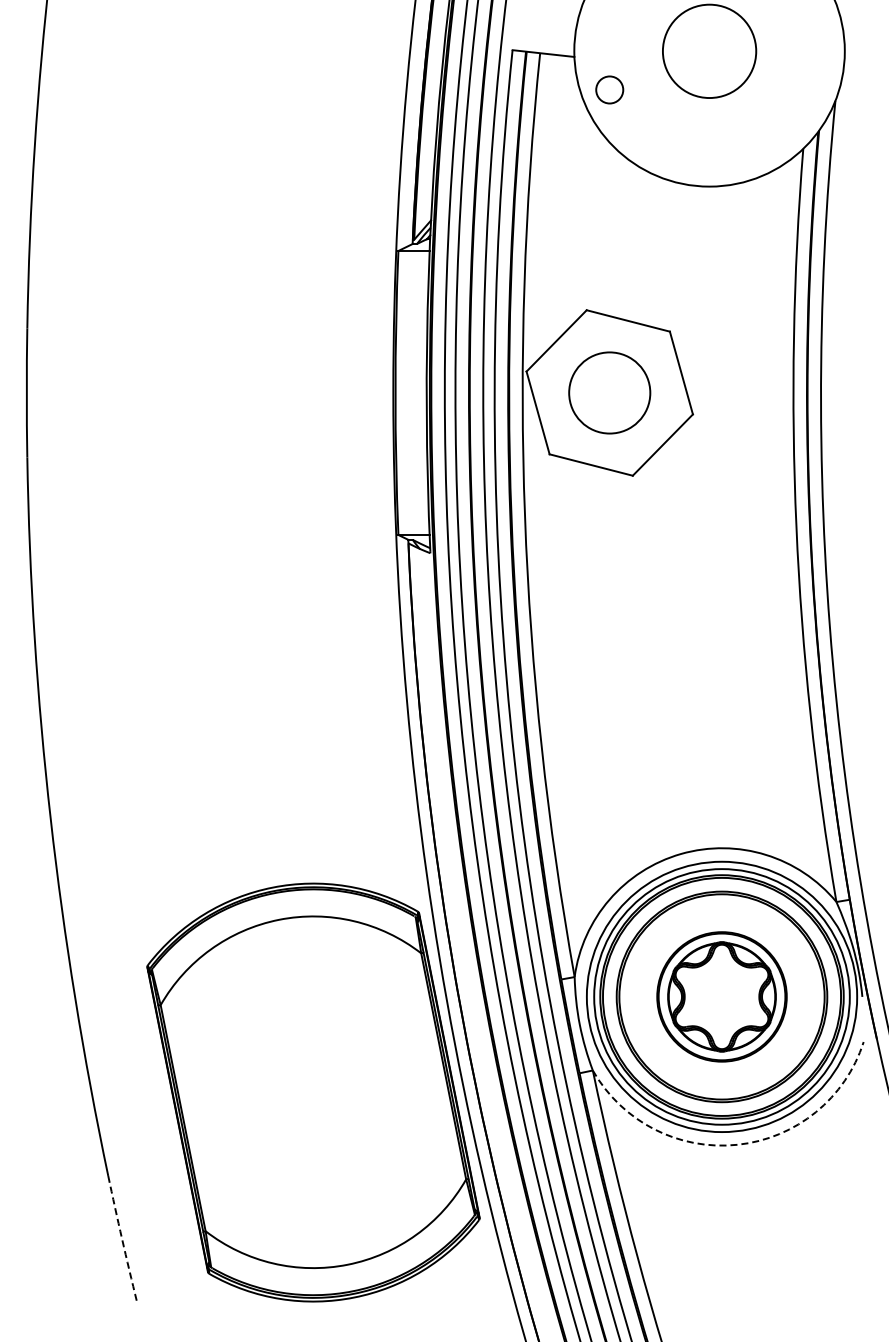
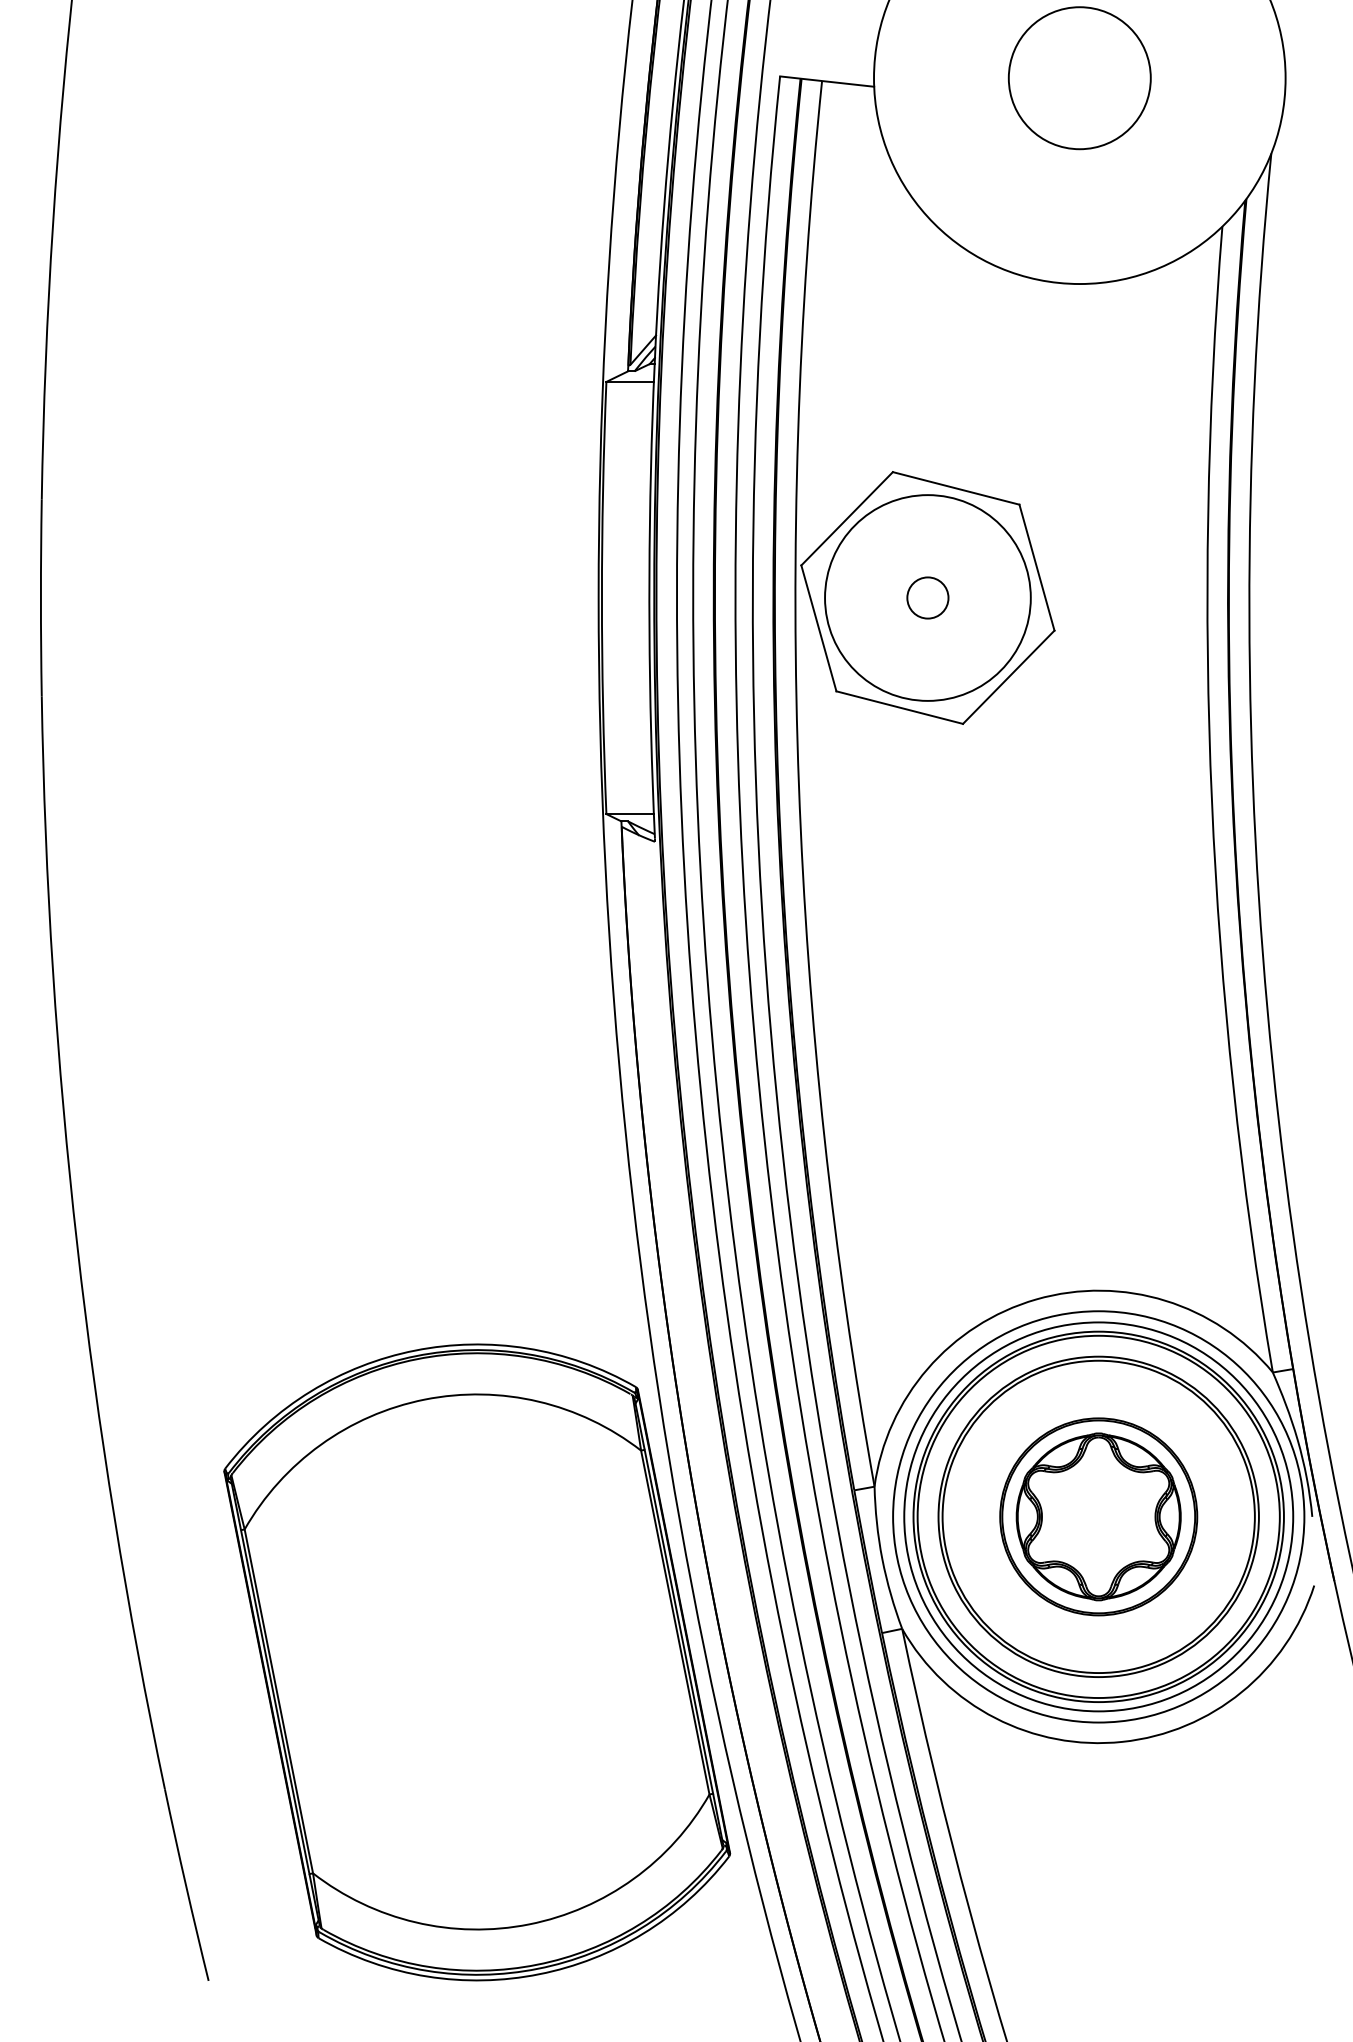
circle: (609, 89) -> (927, 597), moved
circle: (609, 392) -> (927, 597), size x1.67
arc: (737, 1144) -> (1122, 1741), dashed -> solid
arc: (122, 1239) -> (186, 1885), dashed -> solid

